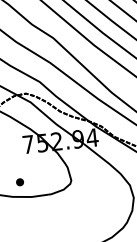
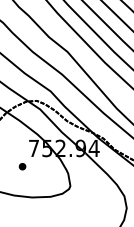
part: (19, 182) -> (22, 166), moved

